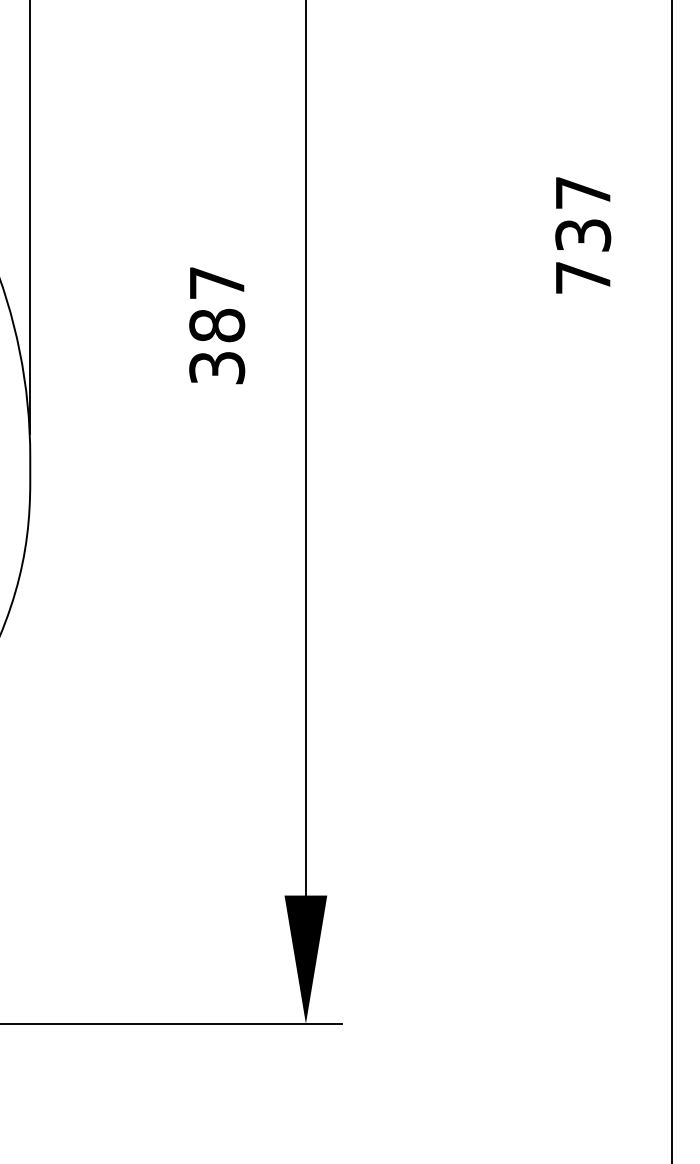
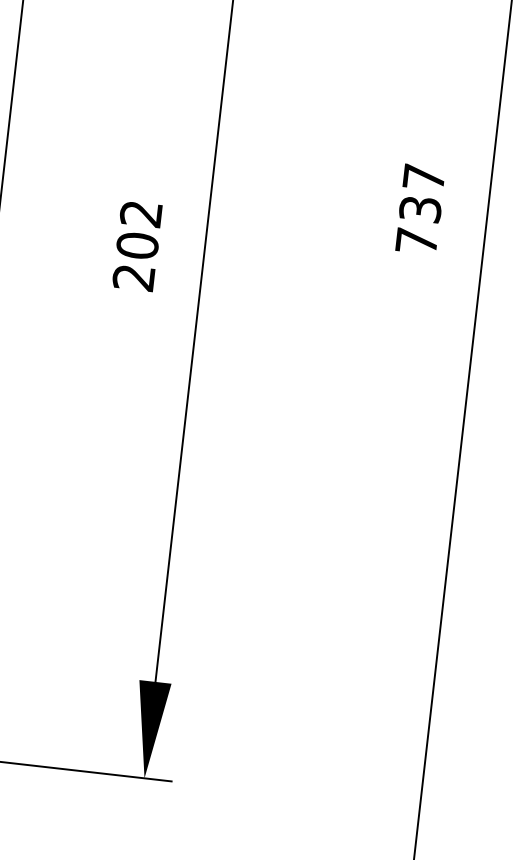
text: (217, 325) -> (137, 245), 387 -> 202

